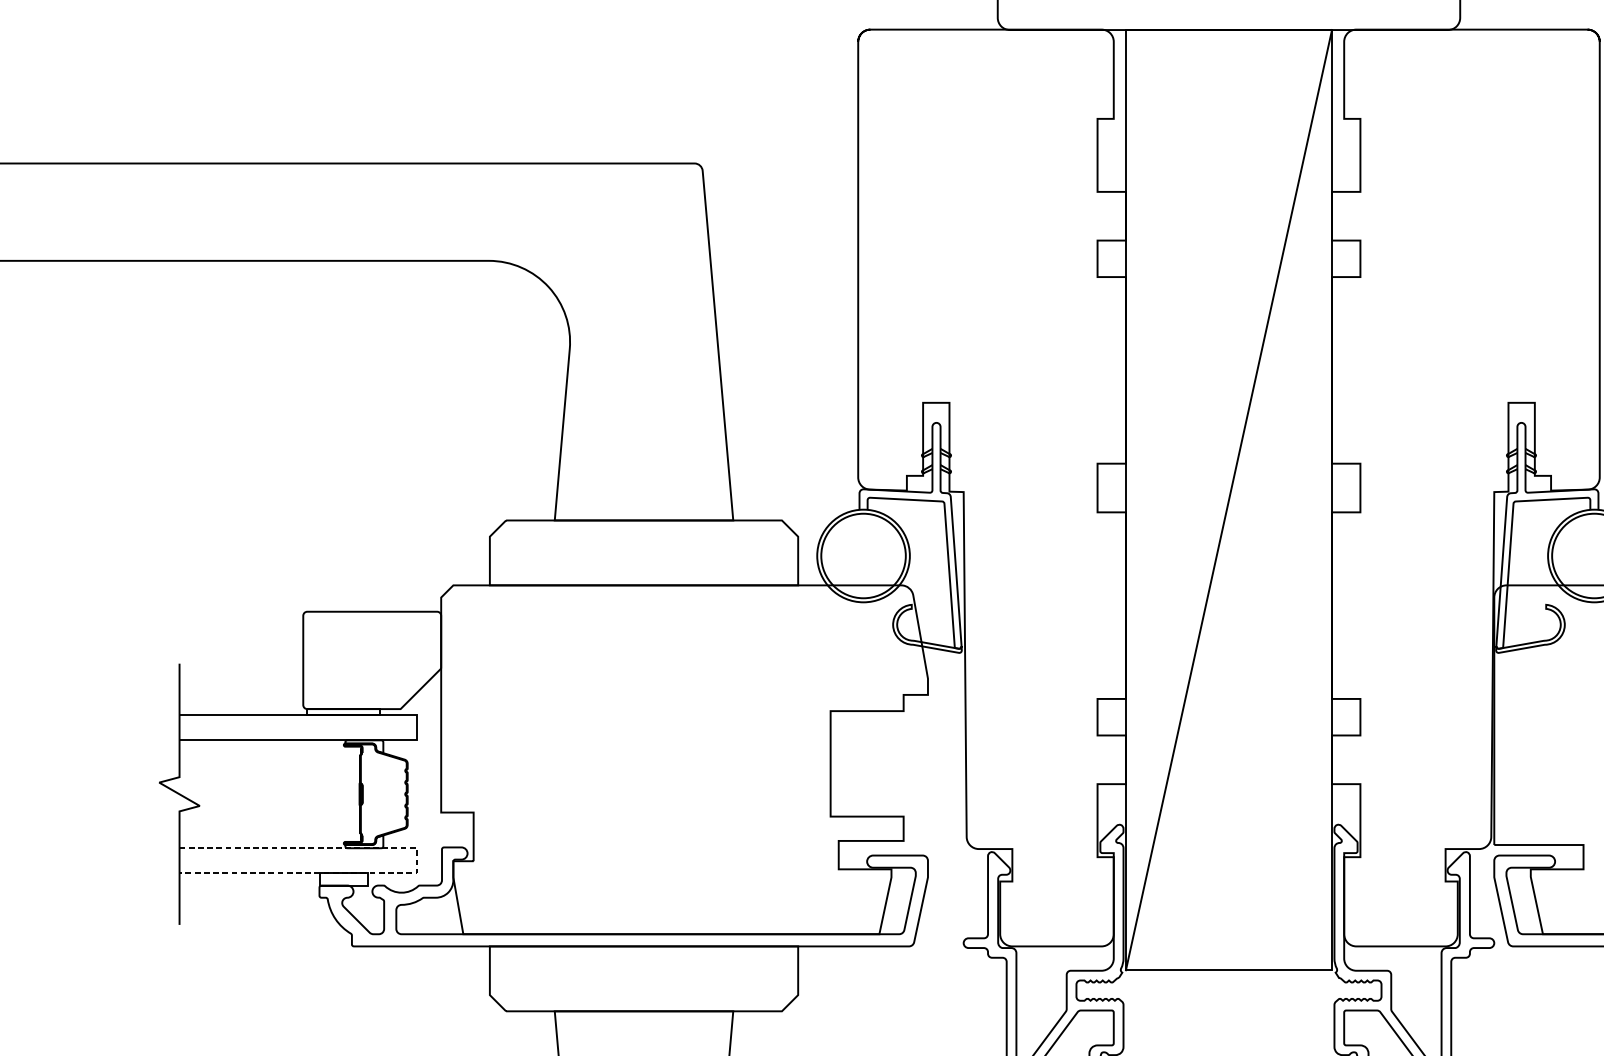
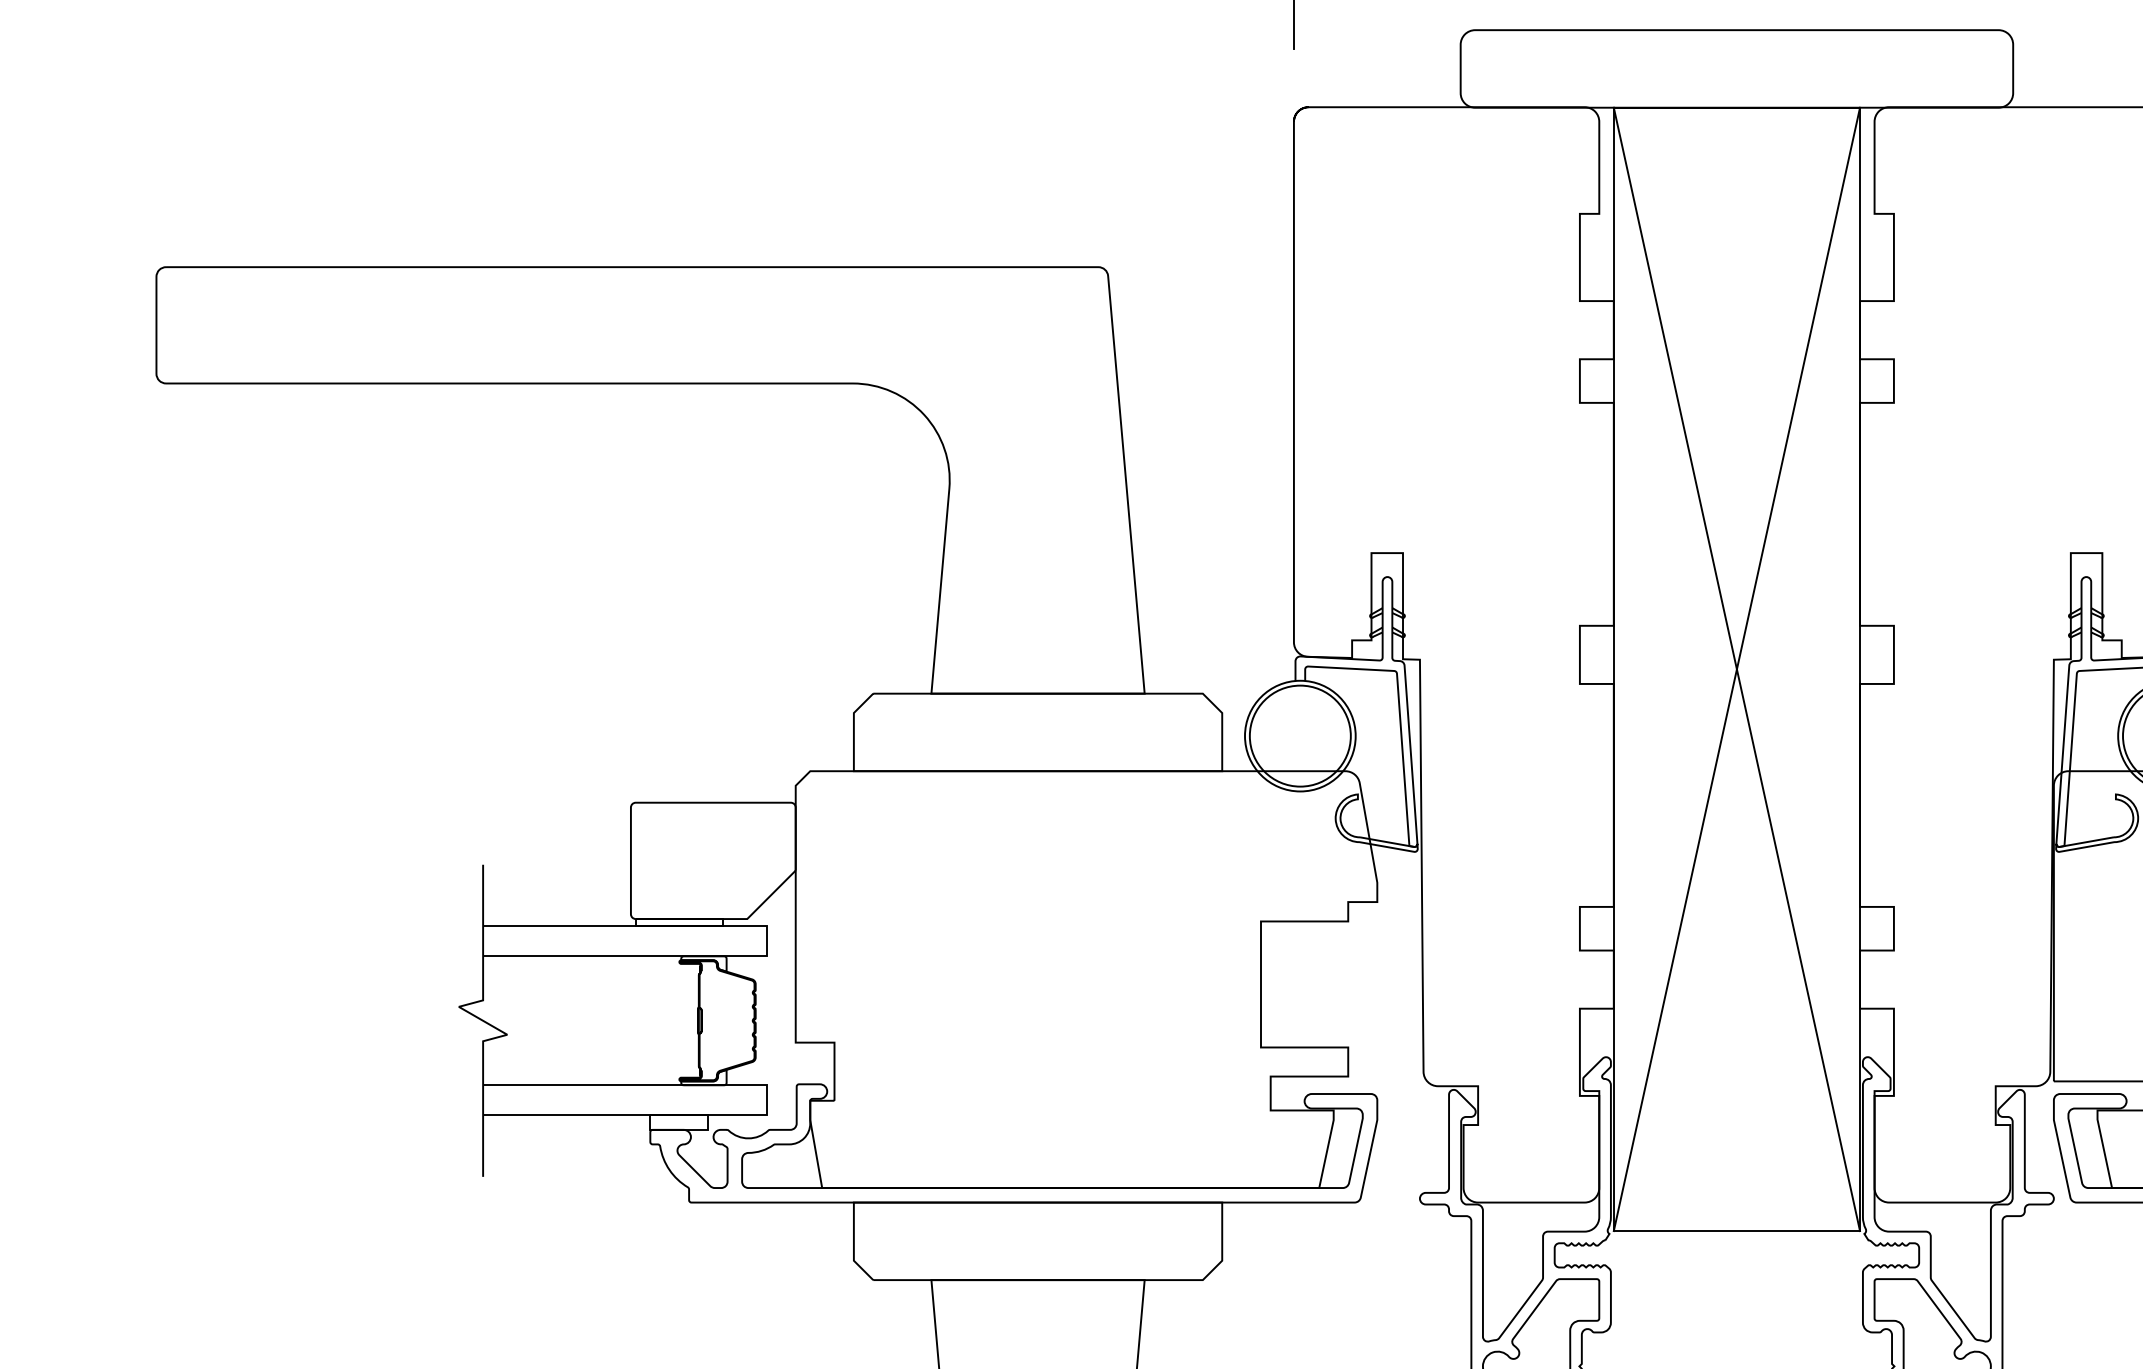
line: (1228, 500) -> (1736, 669), added
line: (416, 860) -> (766, 1100), dashed -> solid

